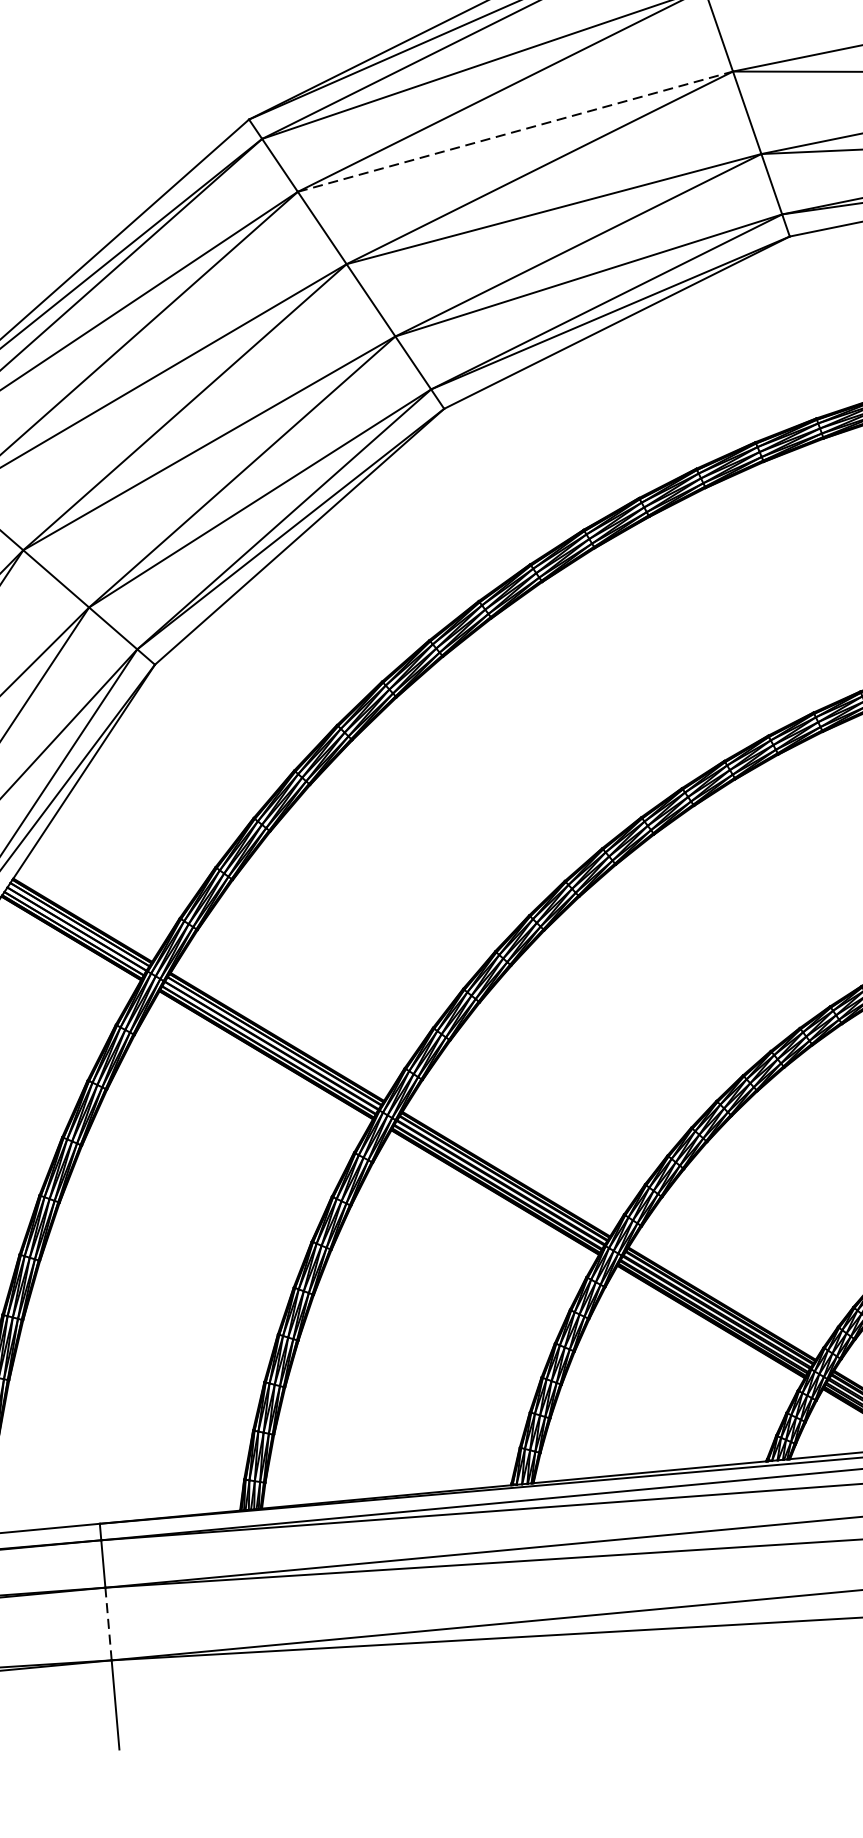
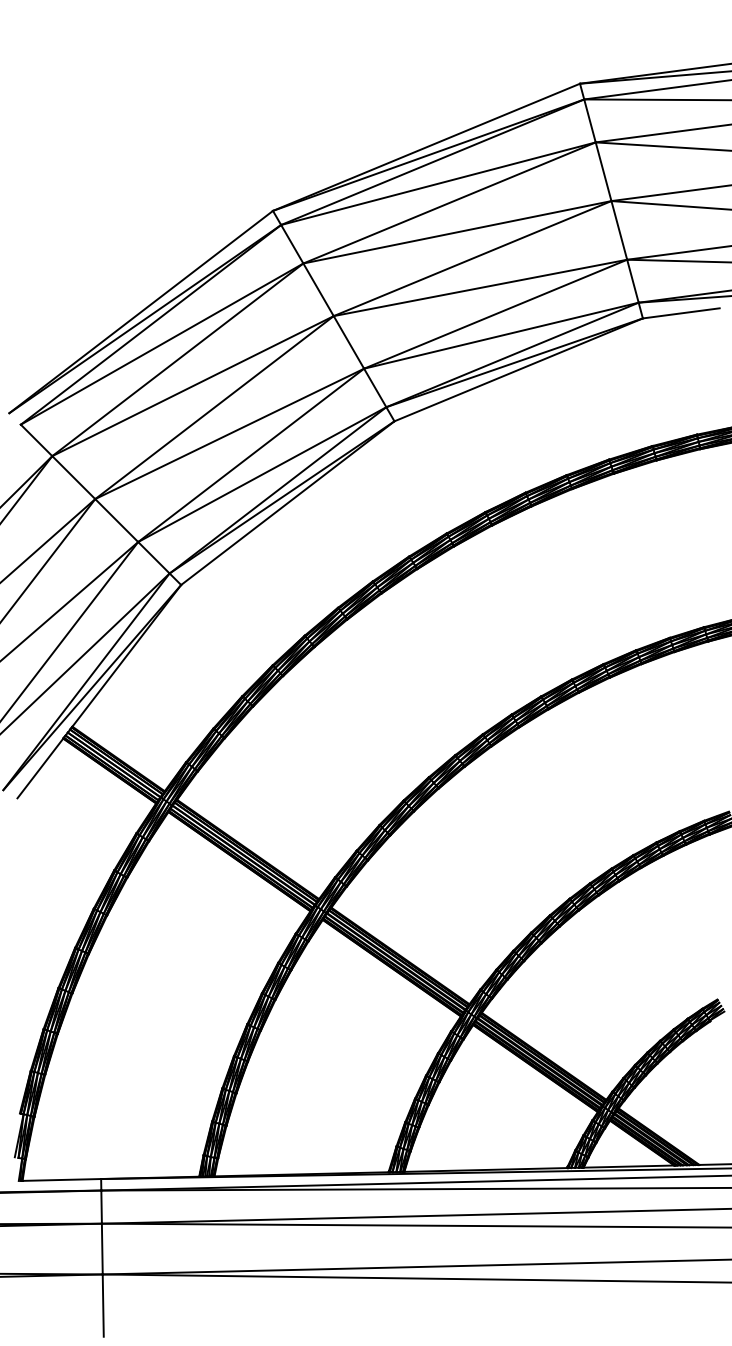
line: (515, 131) -> (457, 232), dashed -> solid
line: (108, 1623) -> (102, 1248), dashed -> solid

